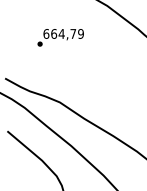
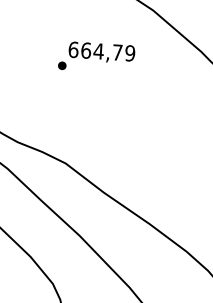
text: (60, 37) -> (96, 57), moved

